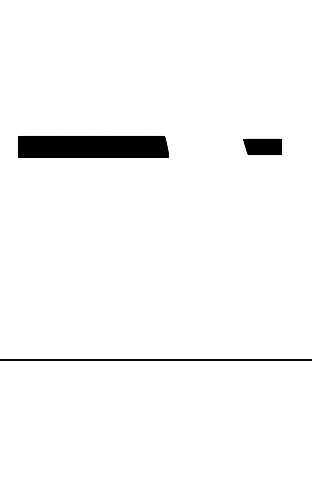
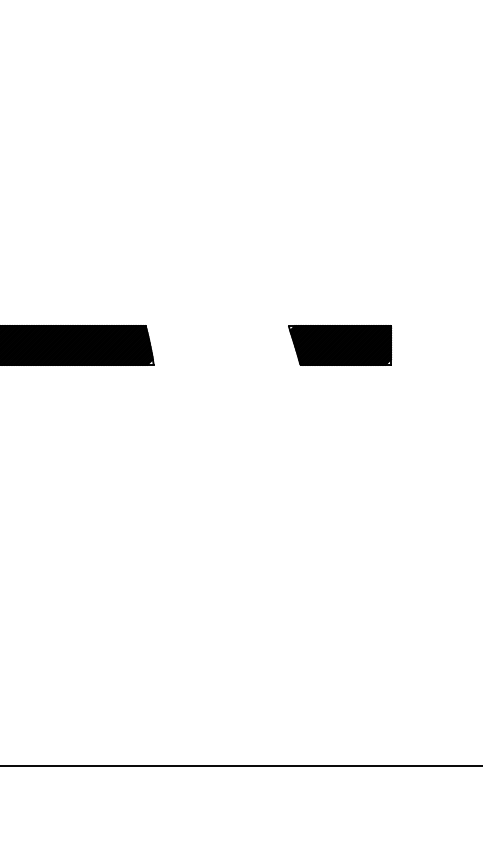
part: (262, 146) -> (339, 344), size x1.43

